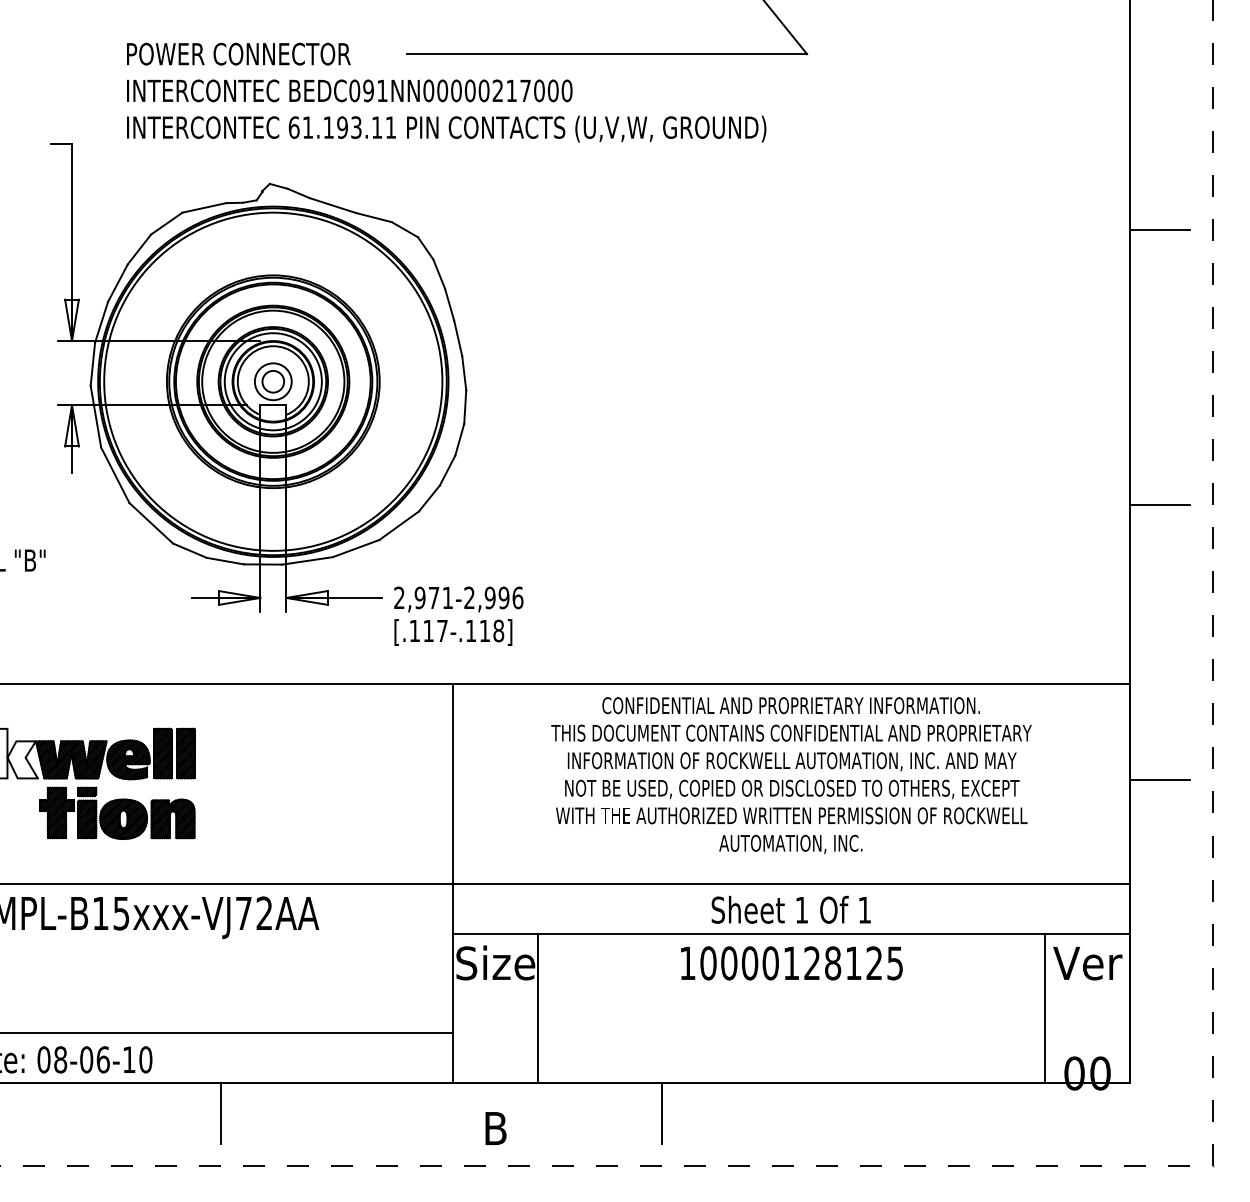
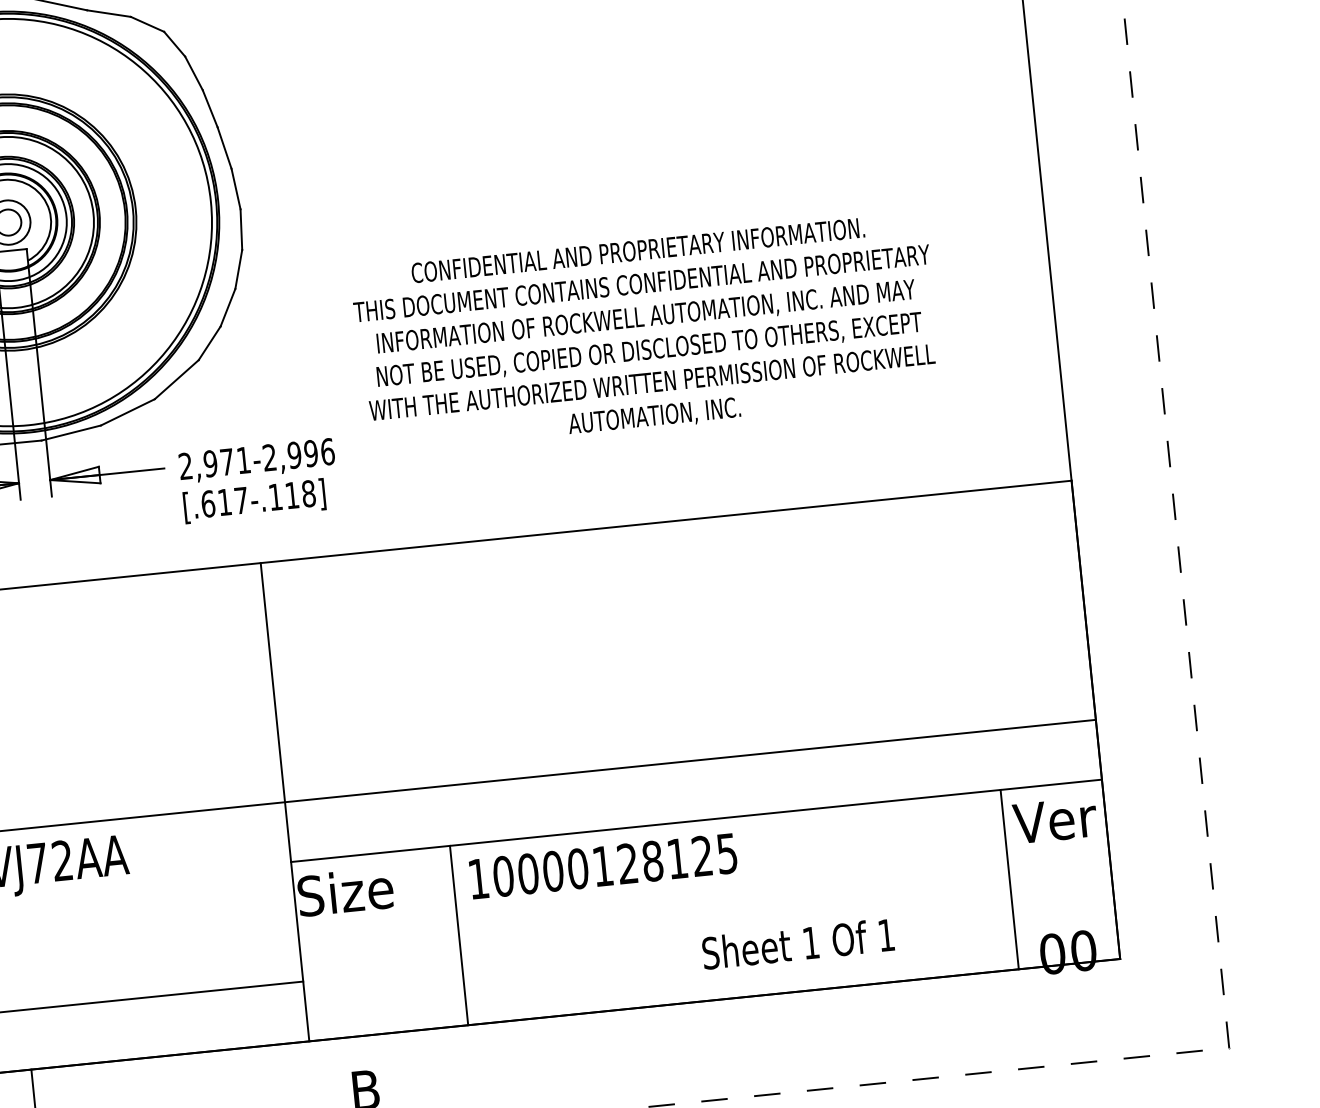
line: (1159, 505) -> (1085, 262), removed
text: (414, 630) -> (207, 503), [.117-.118] -> [.617-.118]
text: (791, 775) -> (647, 334), moved
line: (1159, 780) -> (1118, 592), removed
text: (790, 909) -> (797, 943), moved
text: (791, 963) -> (603, 866), moved
line: (537, 1008) -> (458, 935), moved
line: (661, 1113) -> (562, 1052), removed

